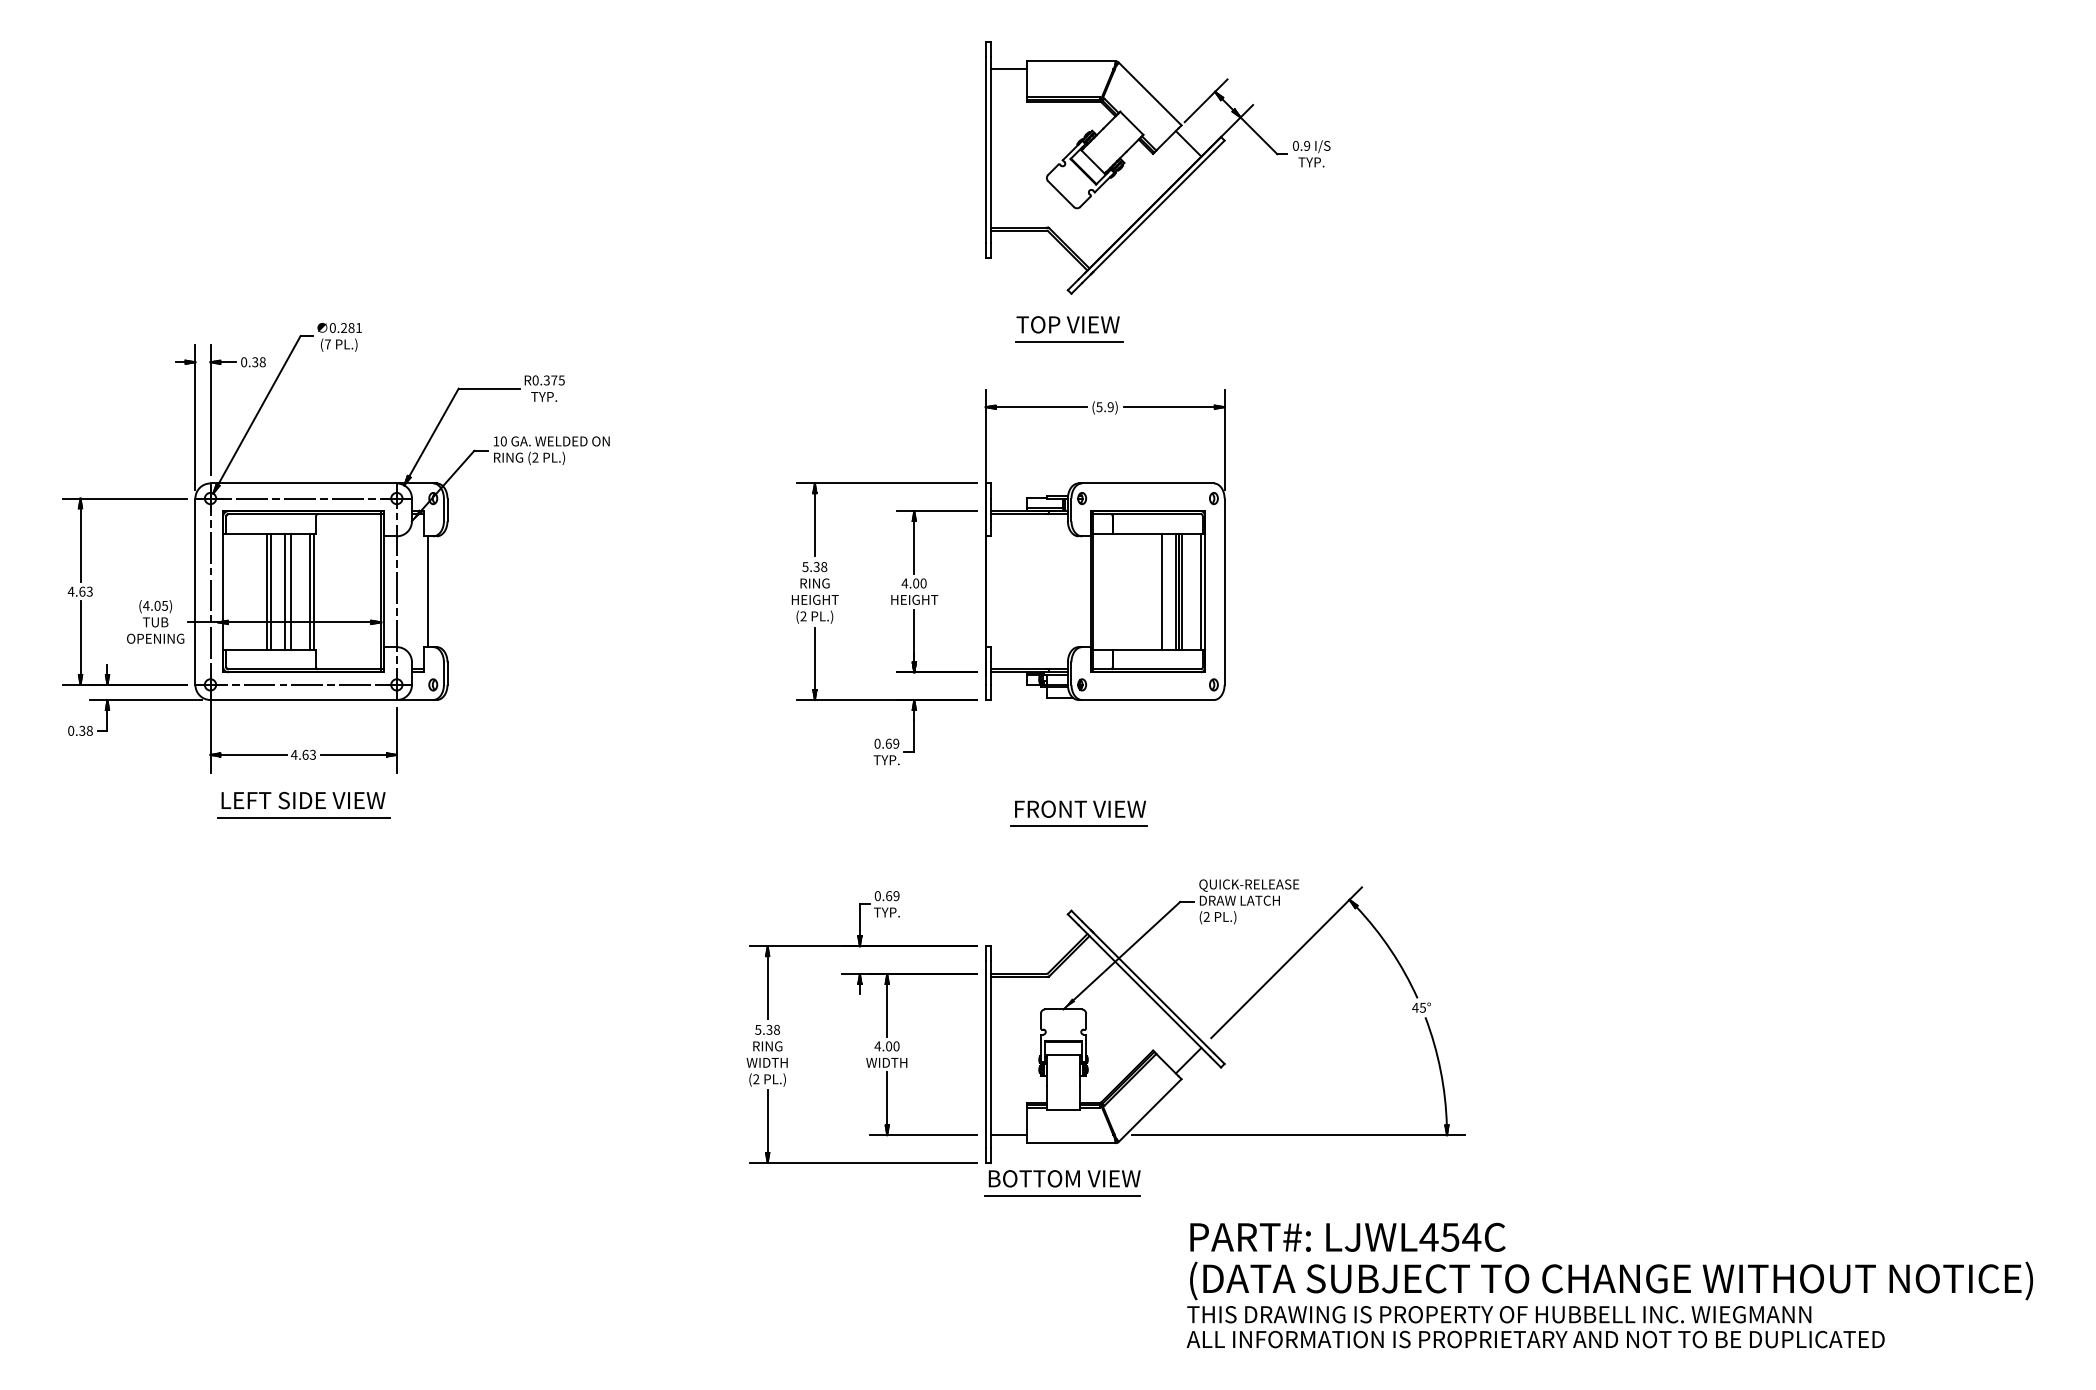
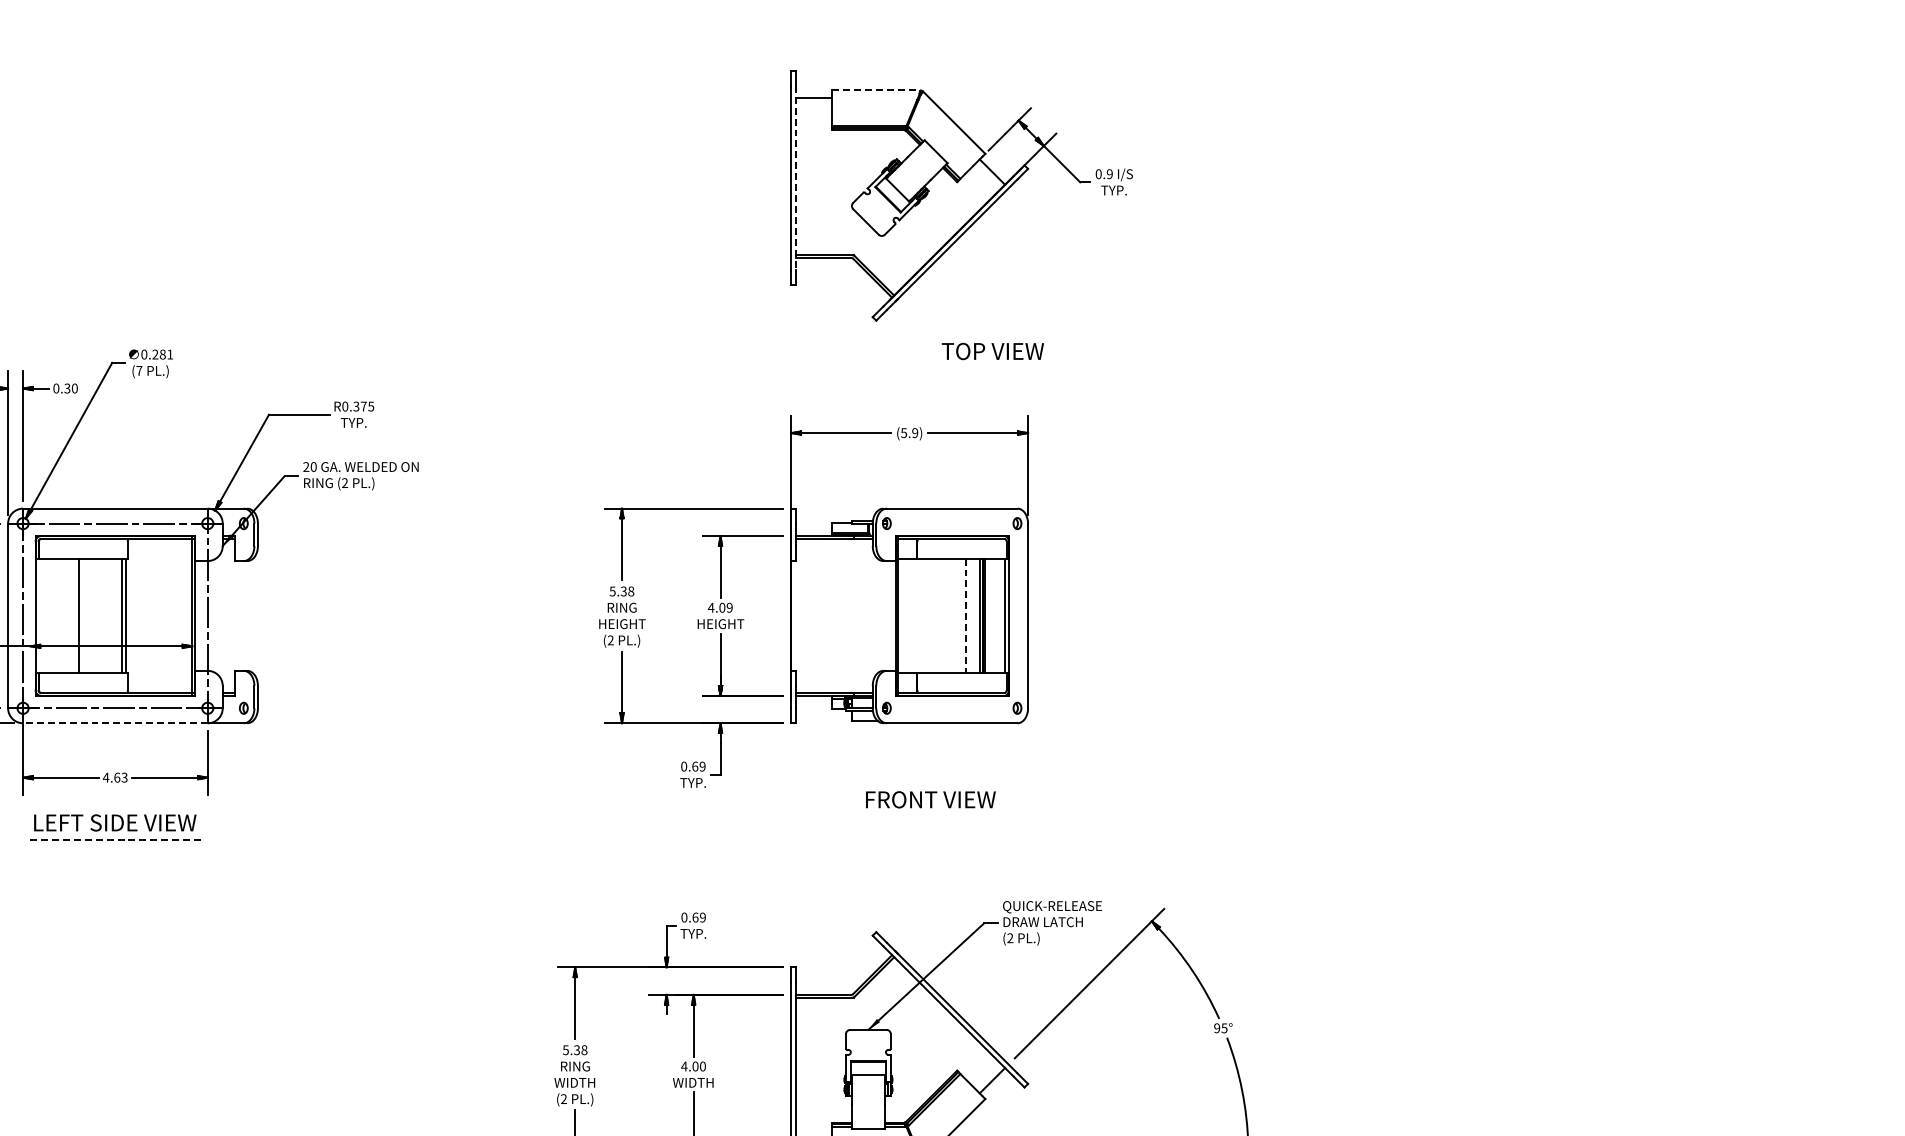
line: (1071, 61) -> (876, 90), solid -> dashed
line: (990, 150) -> (796, 178), solid -> dashed
text: (1067, 324) -> (992, 351), moved
line: (1068, 342) -> (873, 368), removed
text: (262, 361) -> (74, 387), 0.38 -> 0.30
text: (496, 441) -> (306, 467), 10 -> 20
text: (923, 583) -> (729, 607), 4.00 -> 4.09
line: (270, 591) -> (82, 615), removed
line: (284, 591) -> (96, 615), removed
line: (290, 591) -> (102, 615), removed
line: (427, 591) -> (238, 615), removed
line: (1161, 591) -> (965, 615), solid -> dashed
line: (303, 700) -> (115, 723), solid -> dashed
text: (1080, 808) -> (930, 799), moved
line: (303, 817) -> (115, 839), solid -> dashed
line: (1079, 826) -> (884, 848), removed
text: (1415, 1007) -> (1217, 1027), 45° -> 95°

